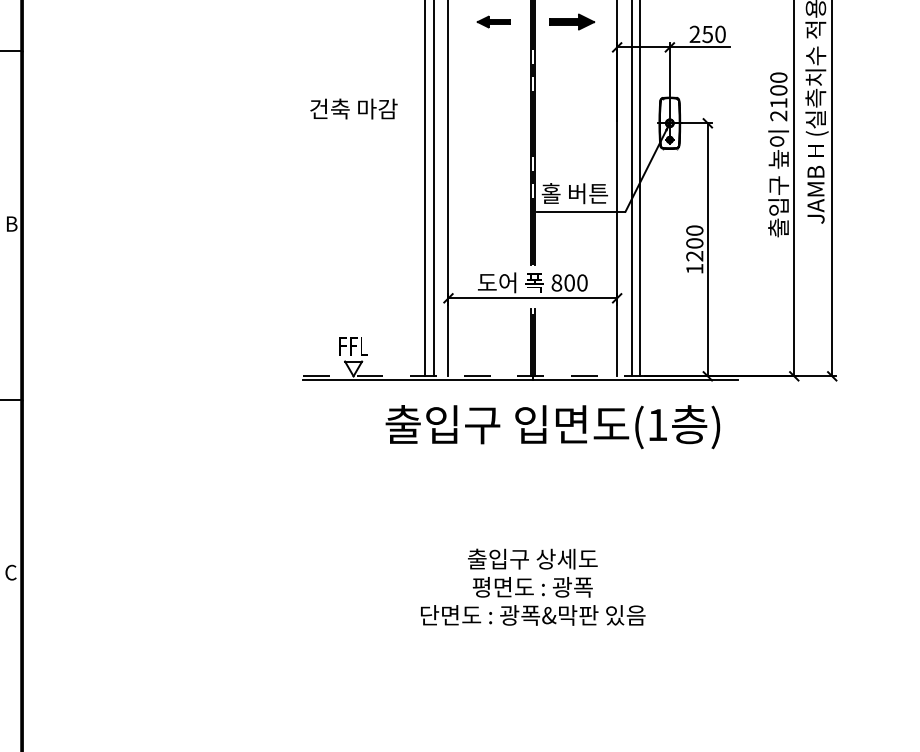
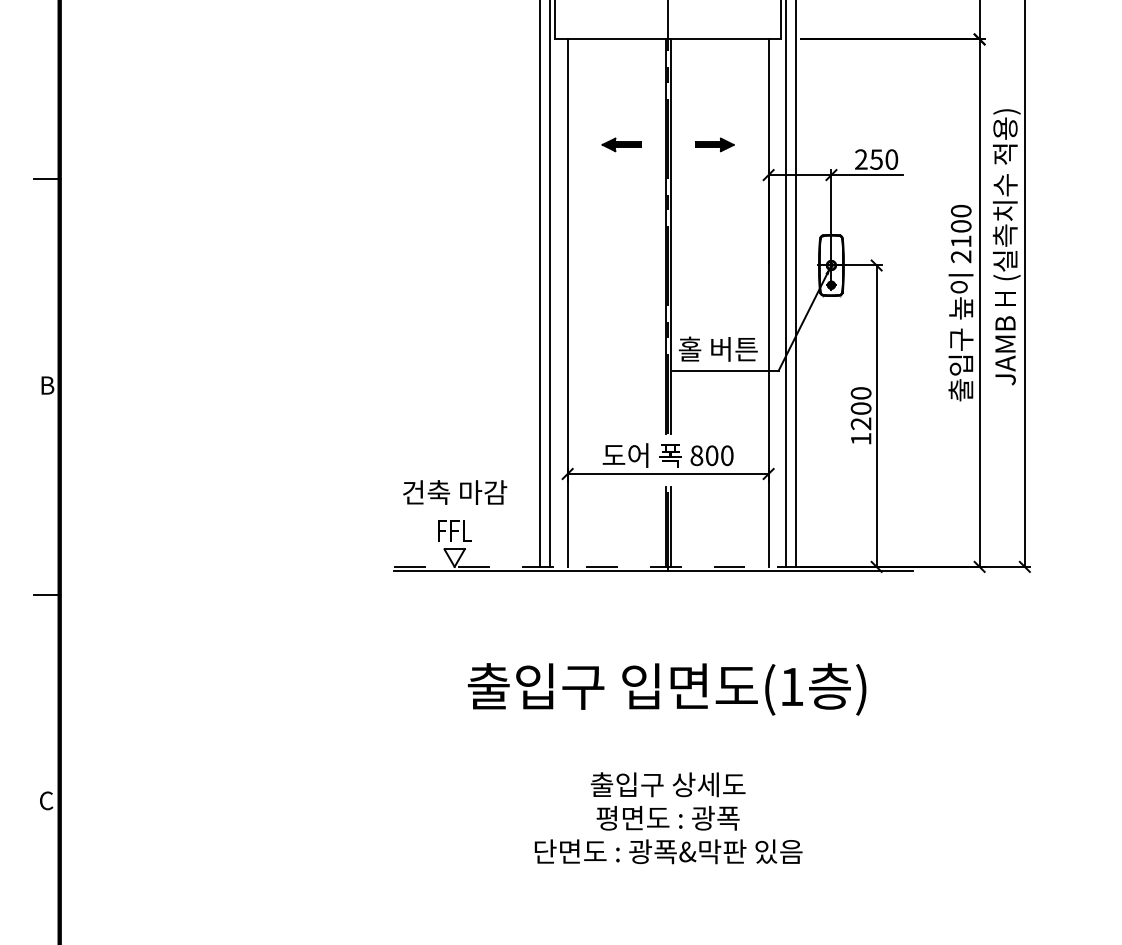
part: (571, 21) -> (714, 144), size x0.71
text: (354, 109) -> (455, 492), moved
text: (552, 427) -> (666, 689), moved

